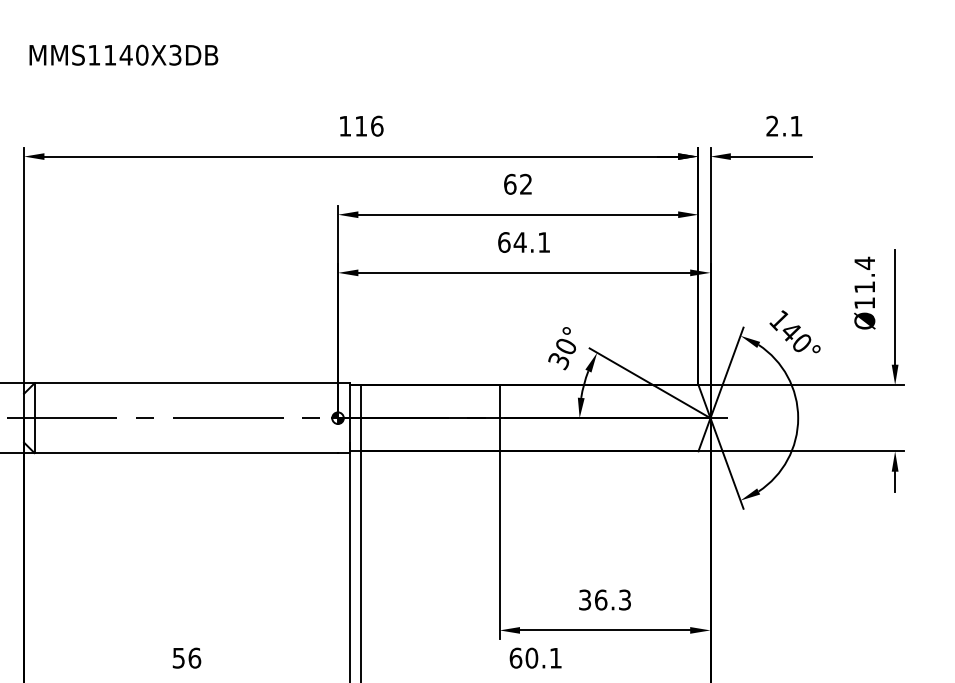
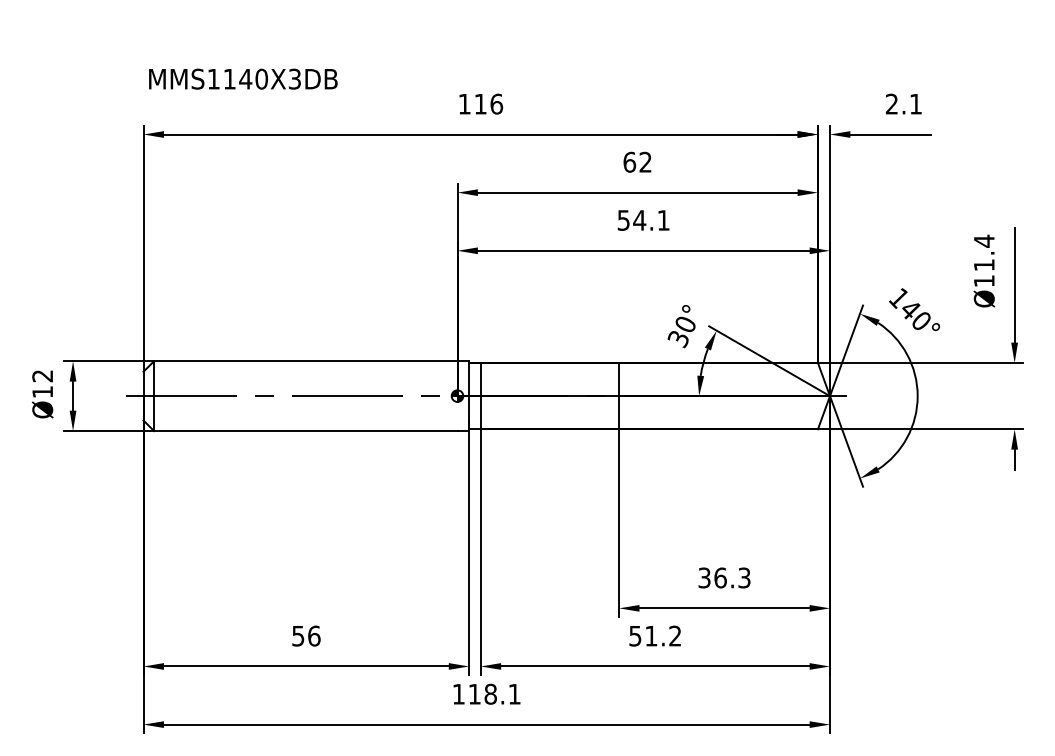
text: (124, 54) -> (243, 78), moved
text: (504, 242) -> (623, 220), 64.1 -> 54.1
text: (535, 657) -> (654, 635), 60.1 -> 51.2

